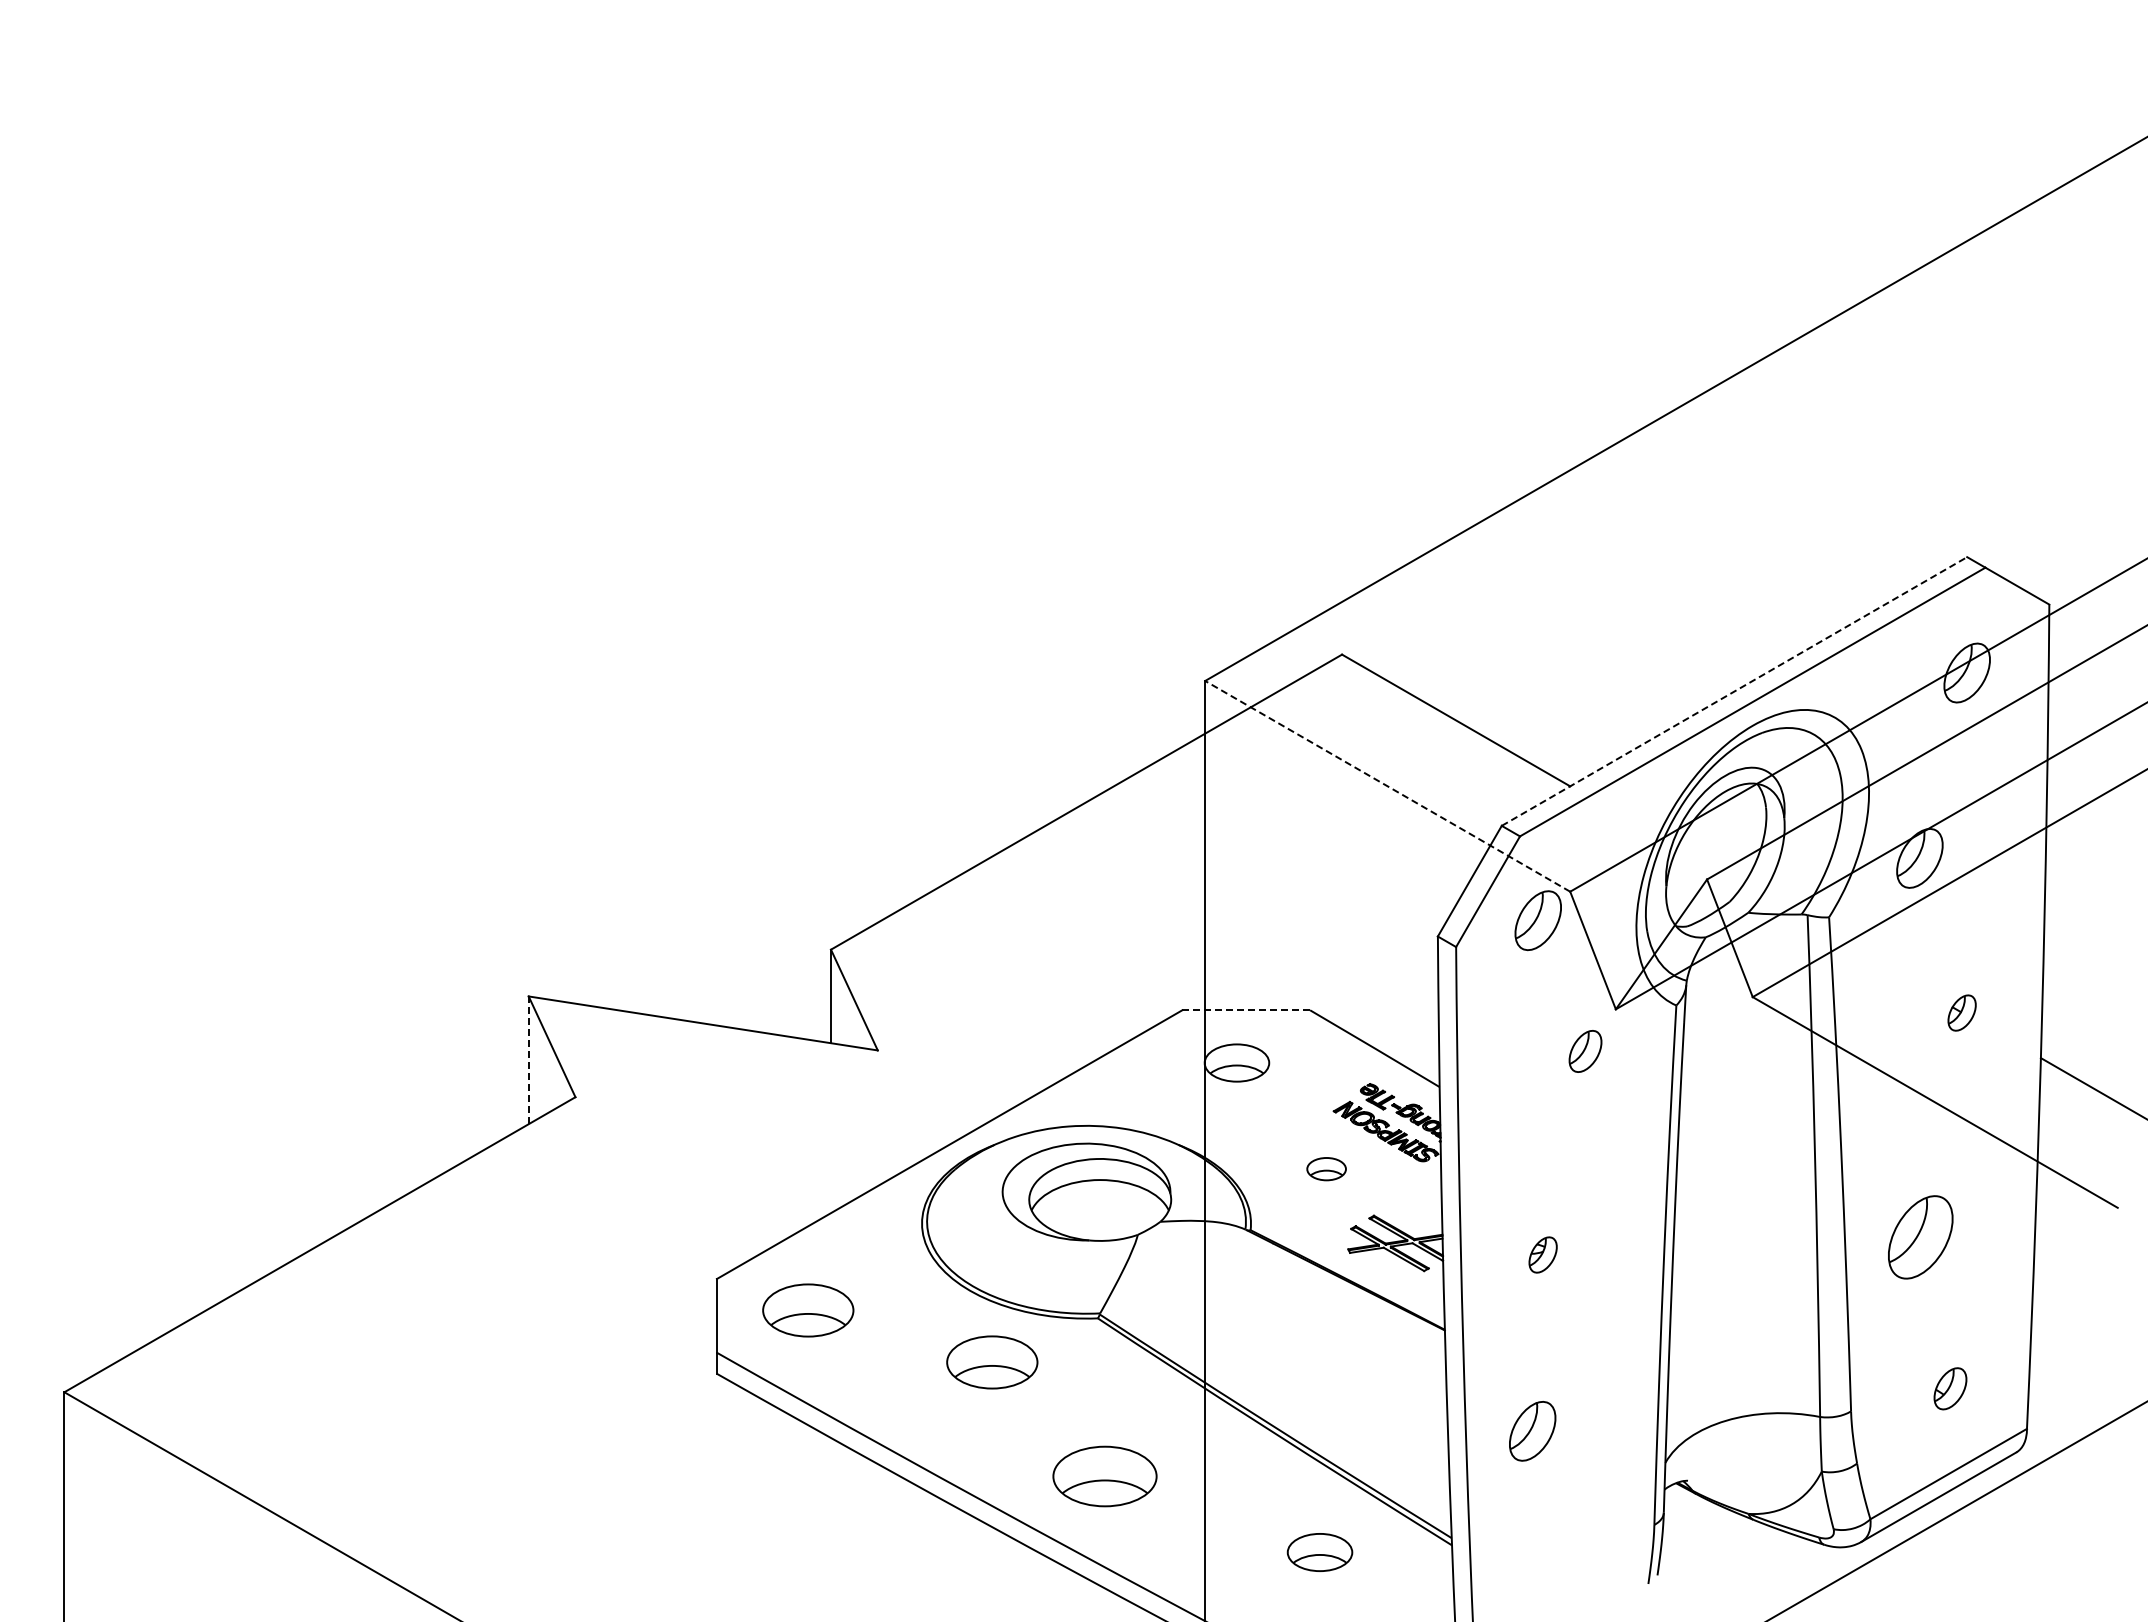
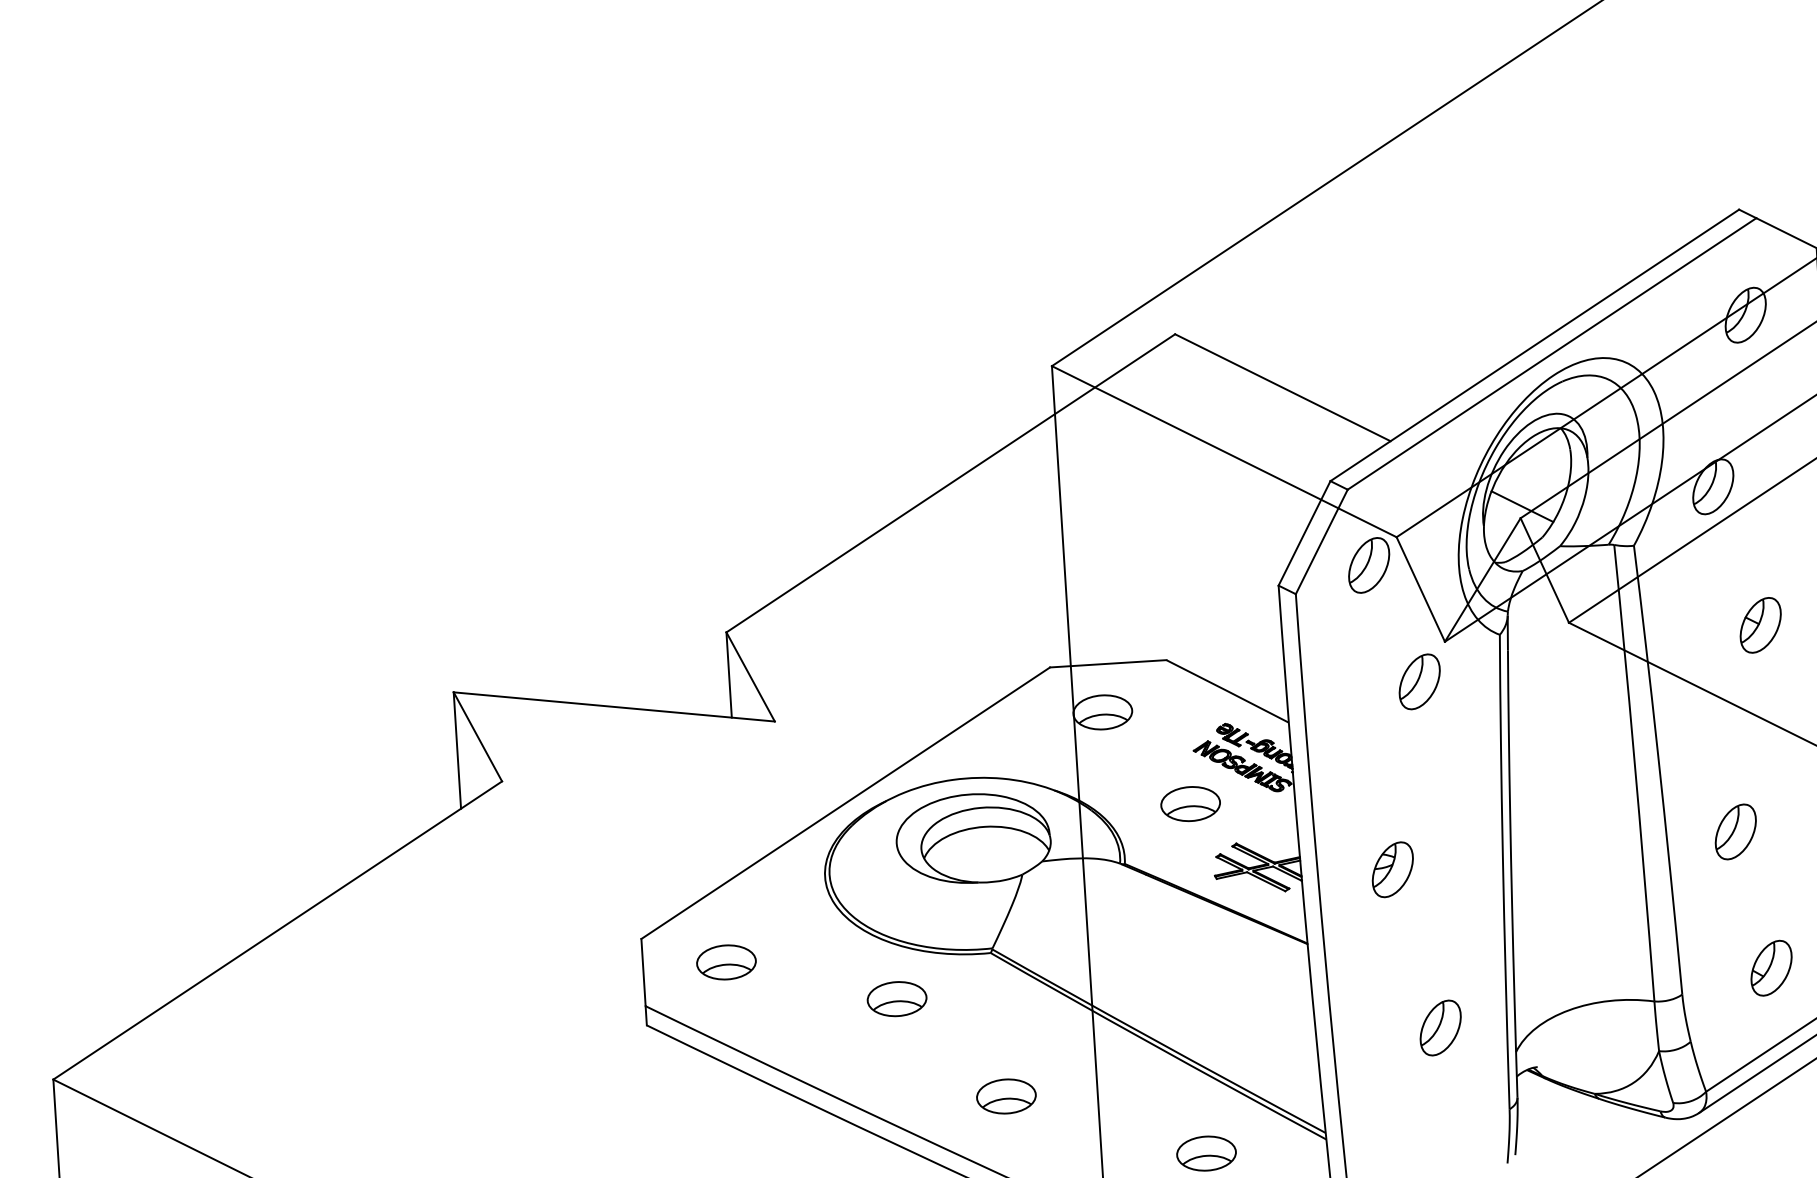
line: (1734, 691) -> (1534, 345), dashed -> solid
line: (1387, 786) -> (1224, 451), dashed -> solid
line: (1709, 866) -> (1522, 506), added
line: (1246, 1010) -> (1108, 664), dashed -> solid
part: (1961, 1012) -> (1760, 624), size x1.67
part: (1585, 1051) -> (1419, 681), size x1.43
line: (528, 1060) -> (457, 750), dashed -> solid
part: (1326, 1168) -> (1190, 803), size x1.67
part: (1920, 1236) -> (1735, 831), size x0.71
part: (1542, 1254) -> (1392, 869), size x1.67
part: (808, 1310) -> (726, 962), size x0.71
part: (992, 1361) -> (897, 998), size x0.71
part: (1950, 1388) -> (1771, 968), size x1.43
part: (1532, 1431) -> (1440, 1028), moved
part: (1105, 1475) -> (1006, 1095), size x0.62

